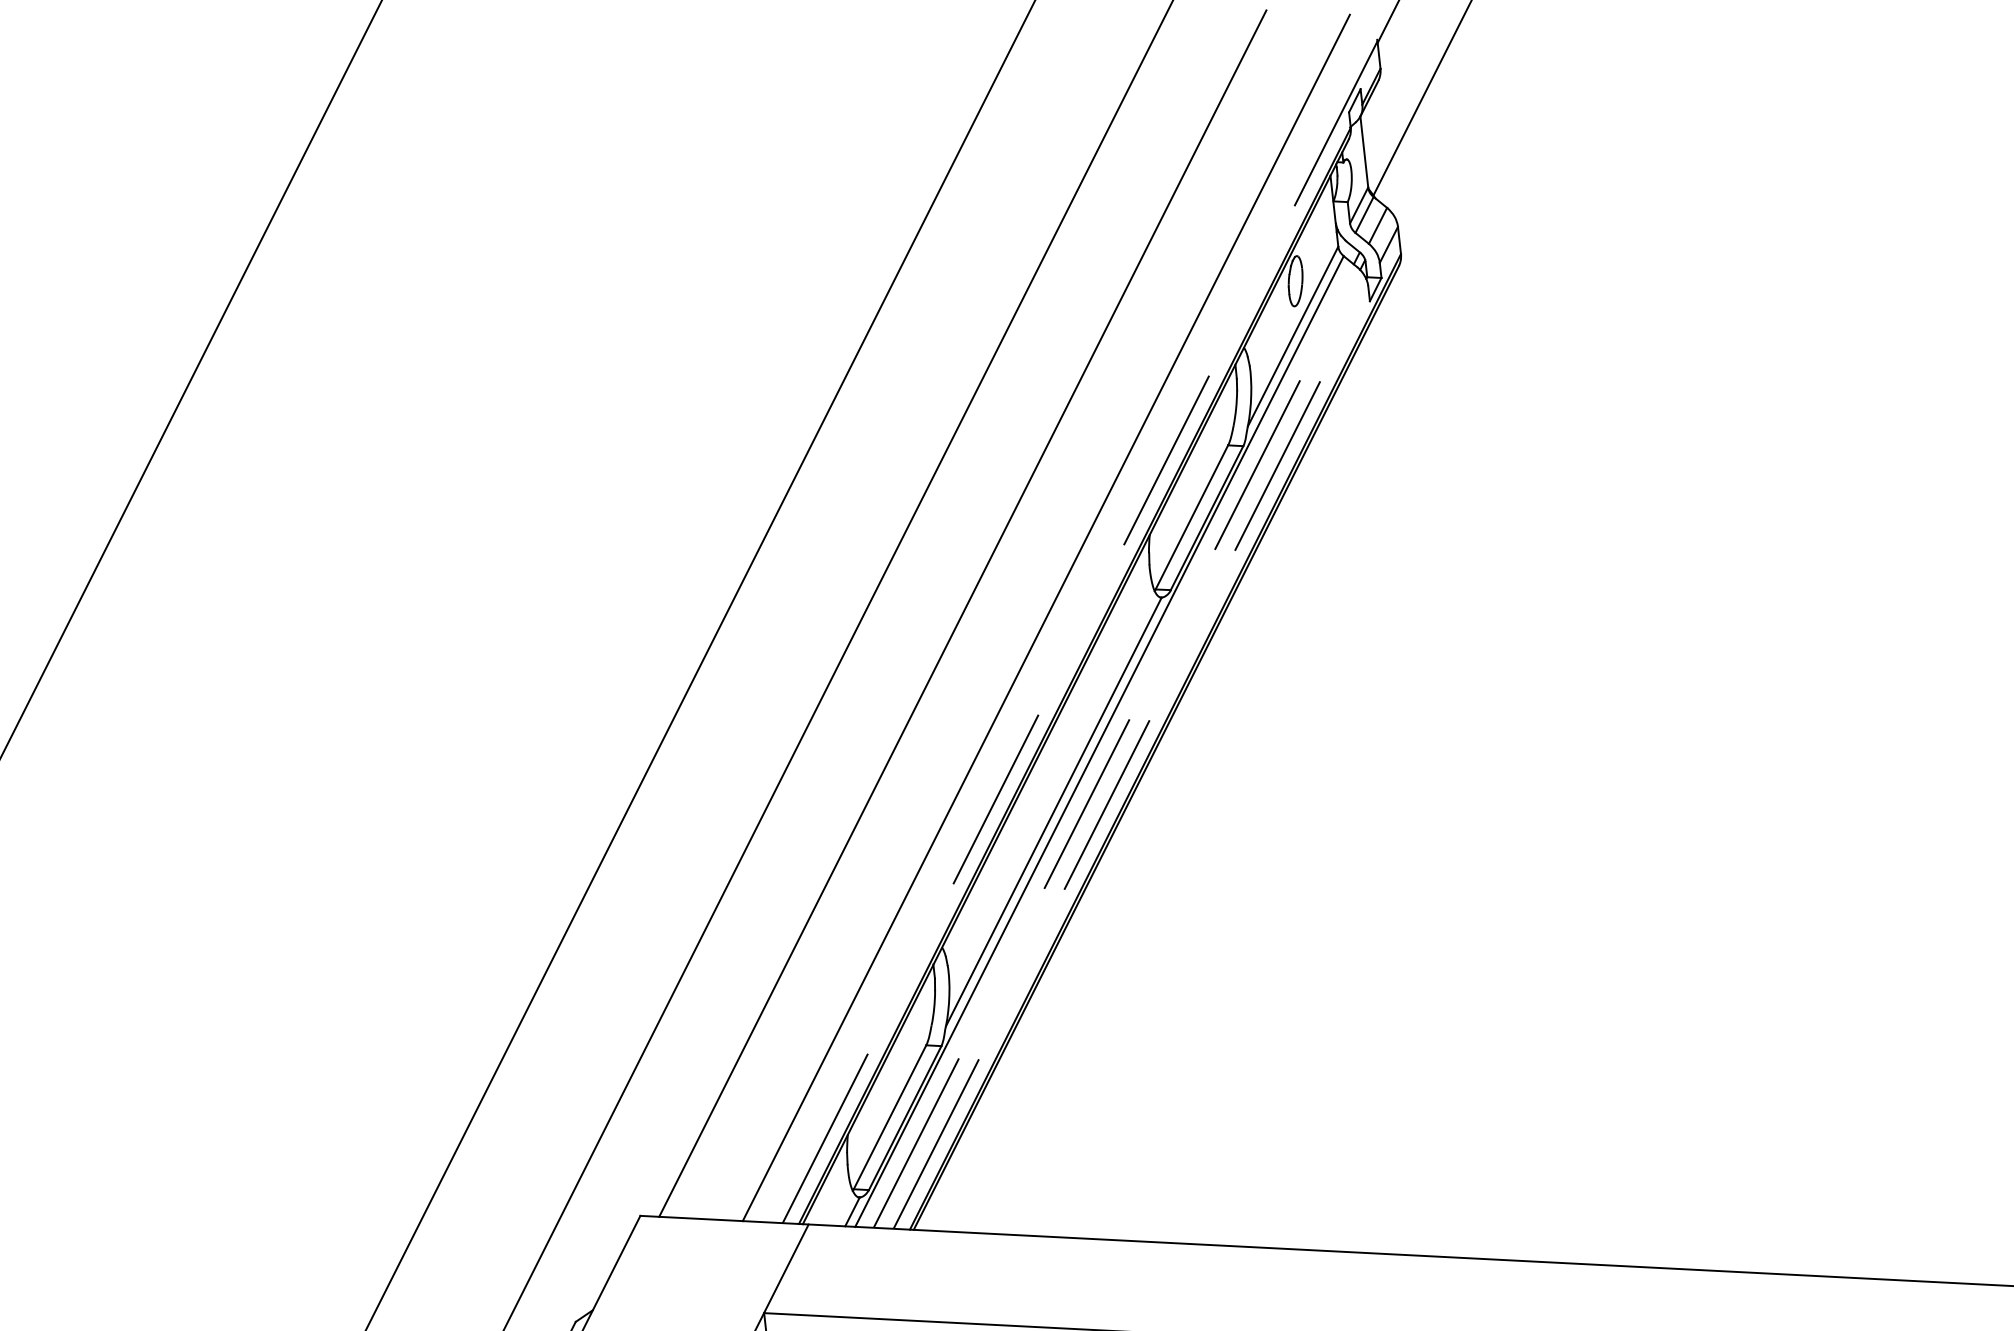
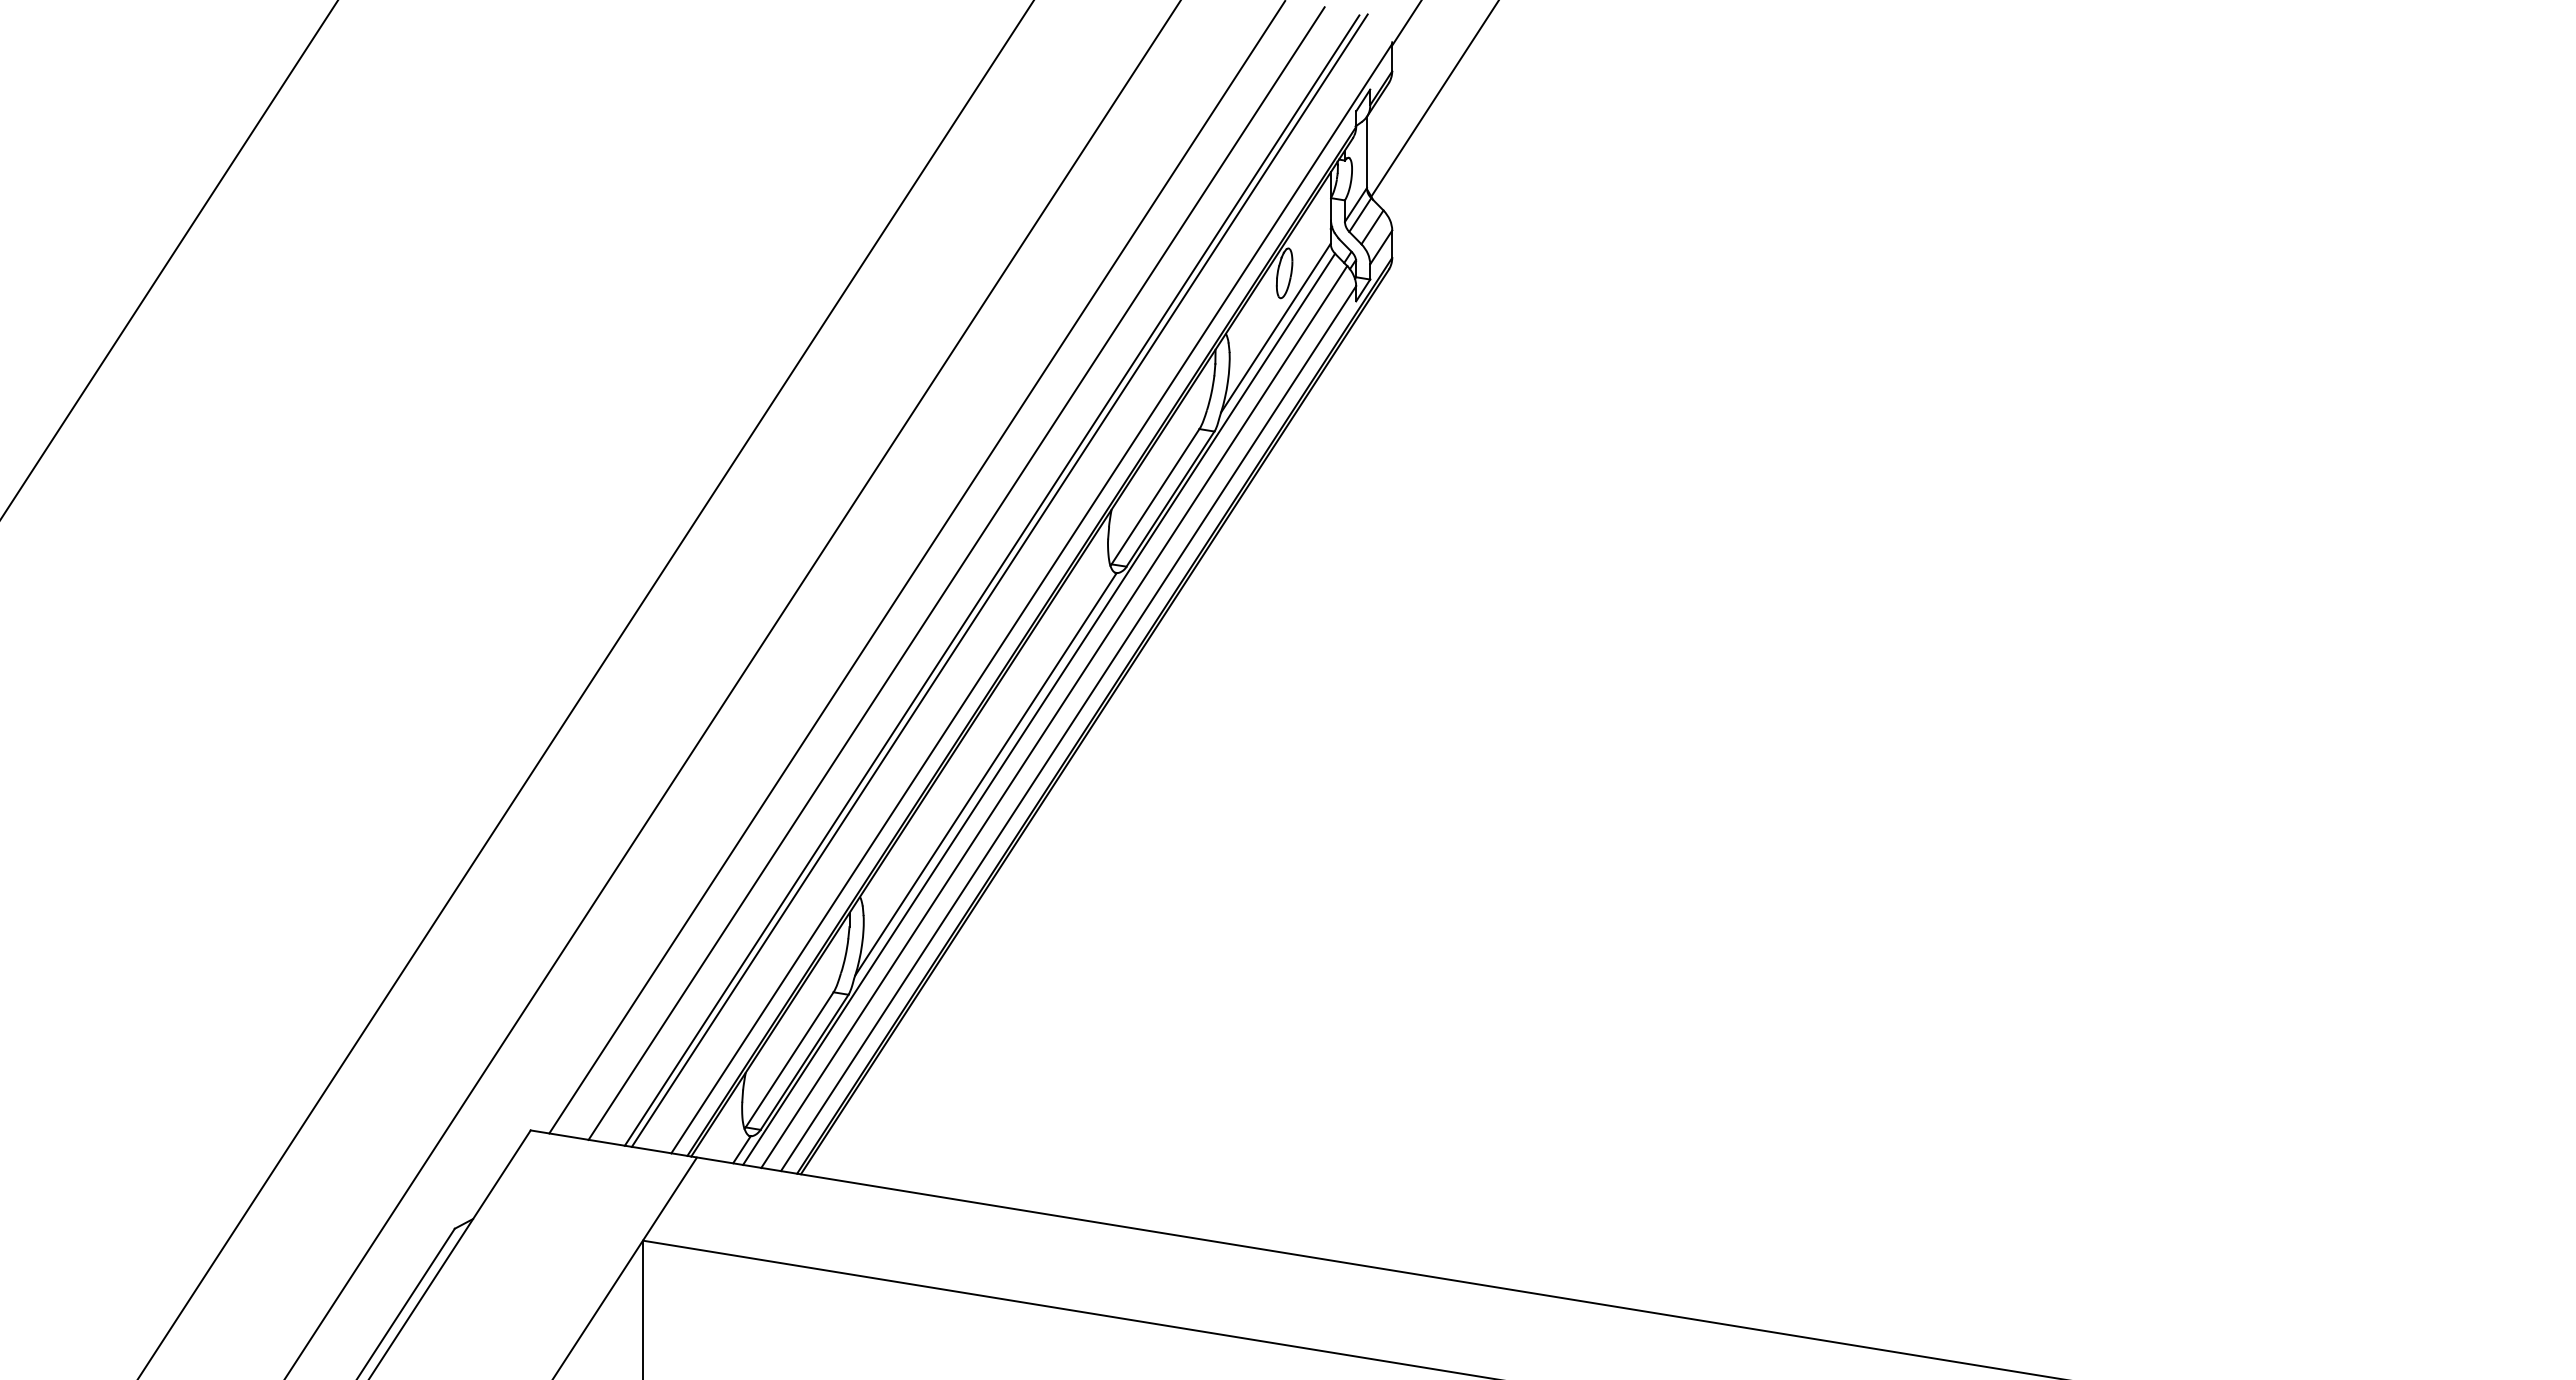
line: (1002, 615) -> (956, 573), added
line: (1038, 618) -> (991, 580), added
line: (1079, 632) -> (1031, 598), dashed -> solid
line: (1115, 747) -> (1054, 717), dashed -> solid
line: (1130, 757) -> (1068, 728), dashed -> solid

